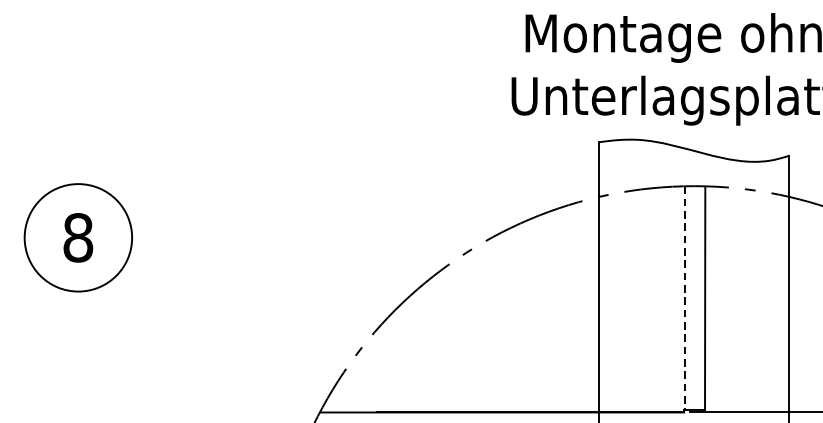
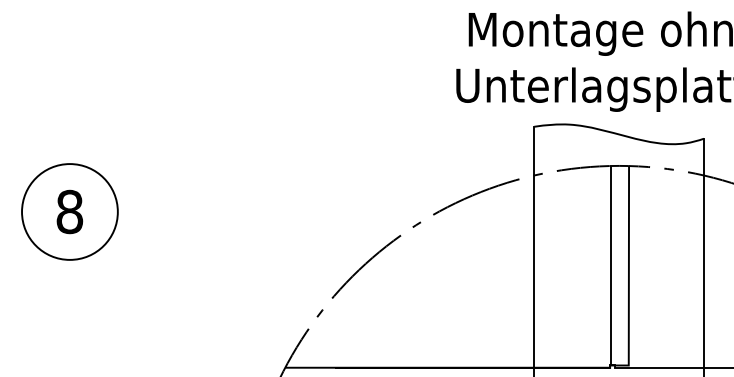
line: (684, 297) -> (610, 265), dashed -> solid

